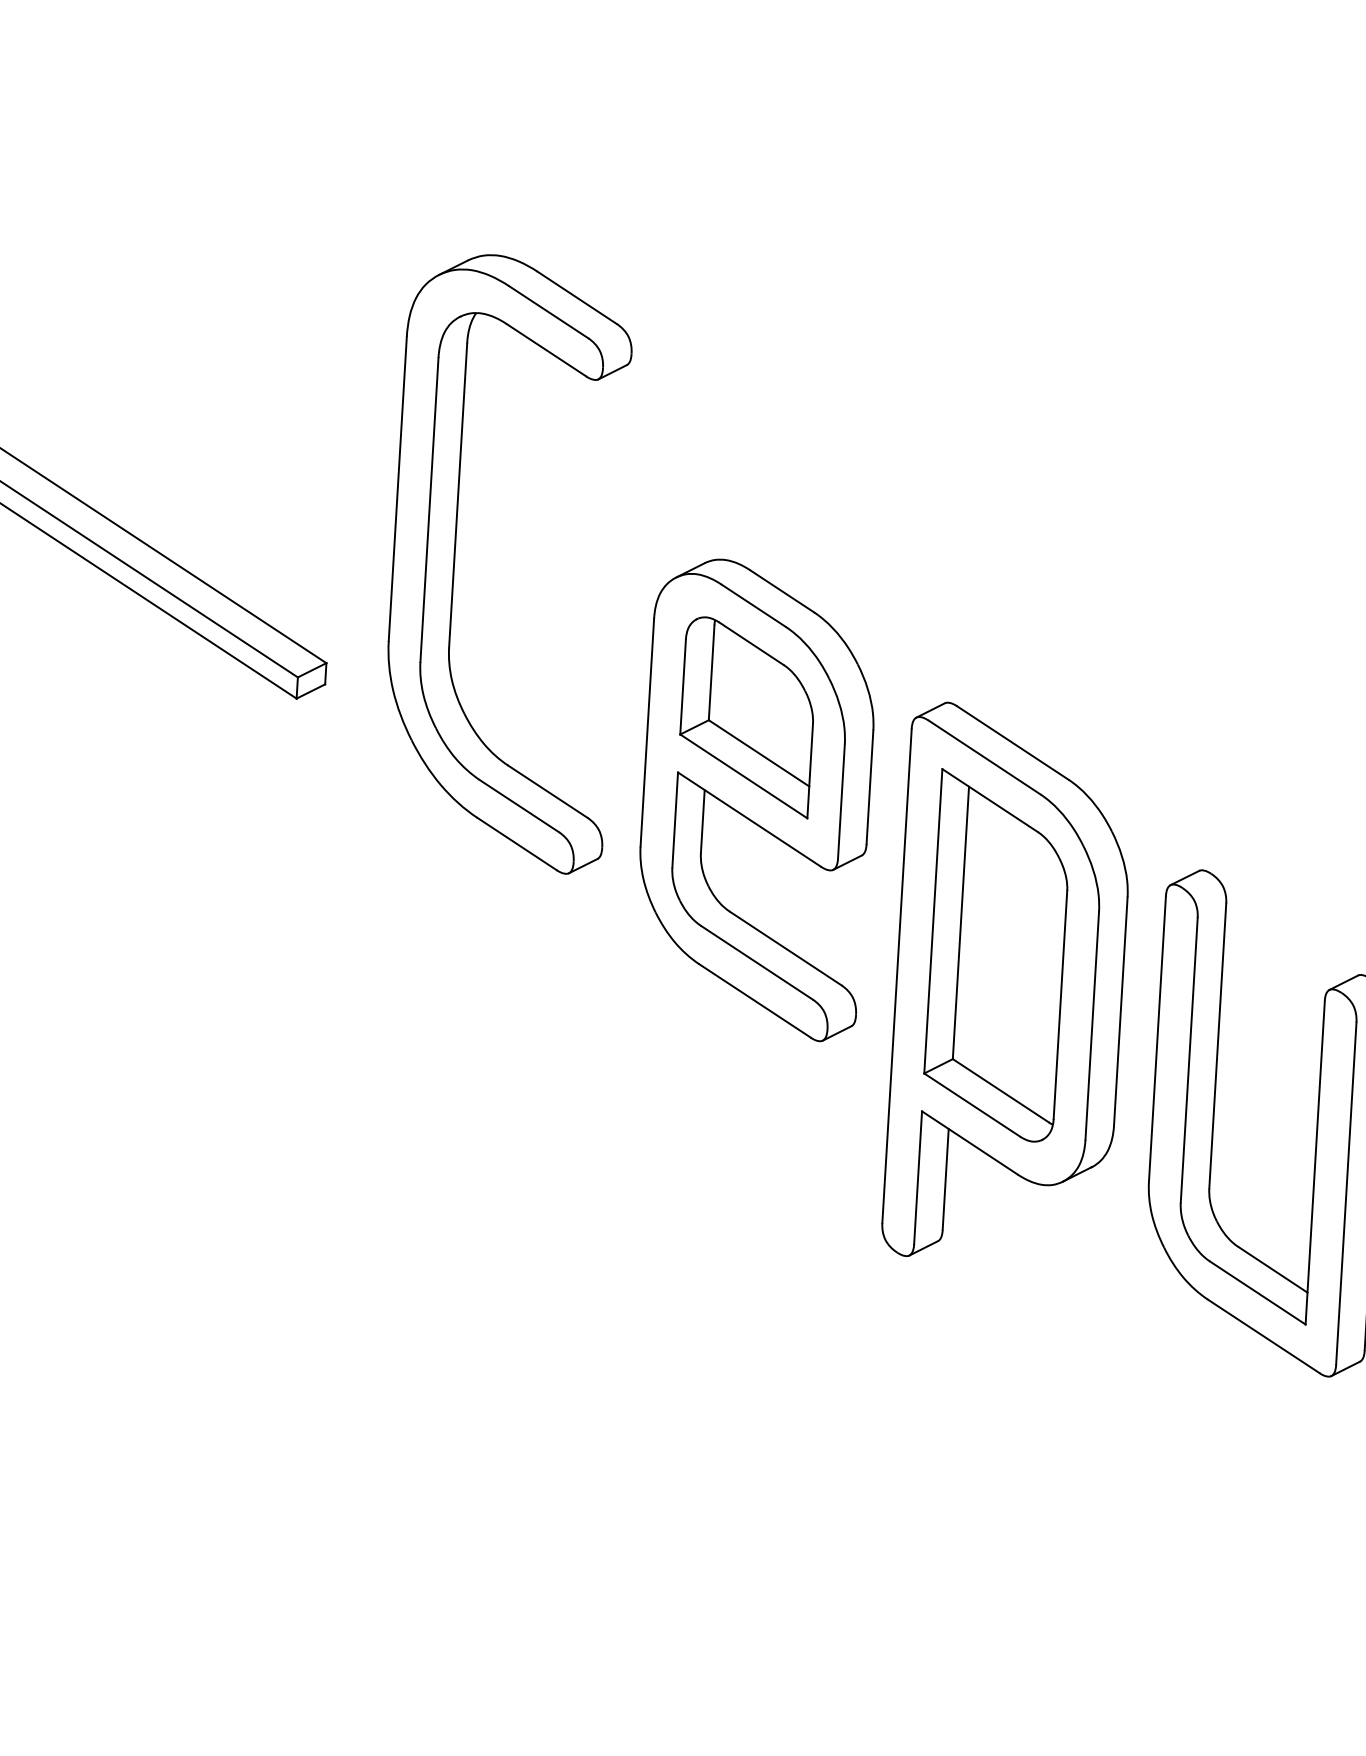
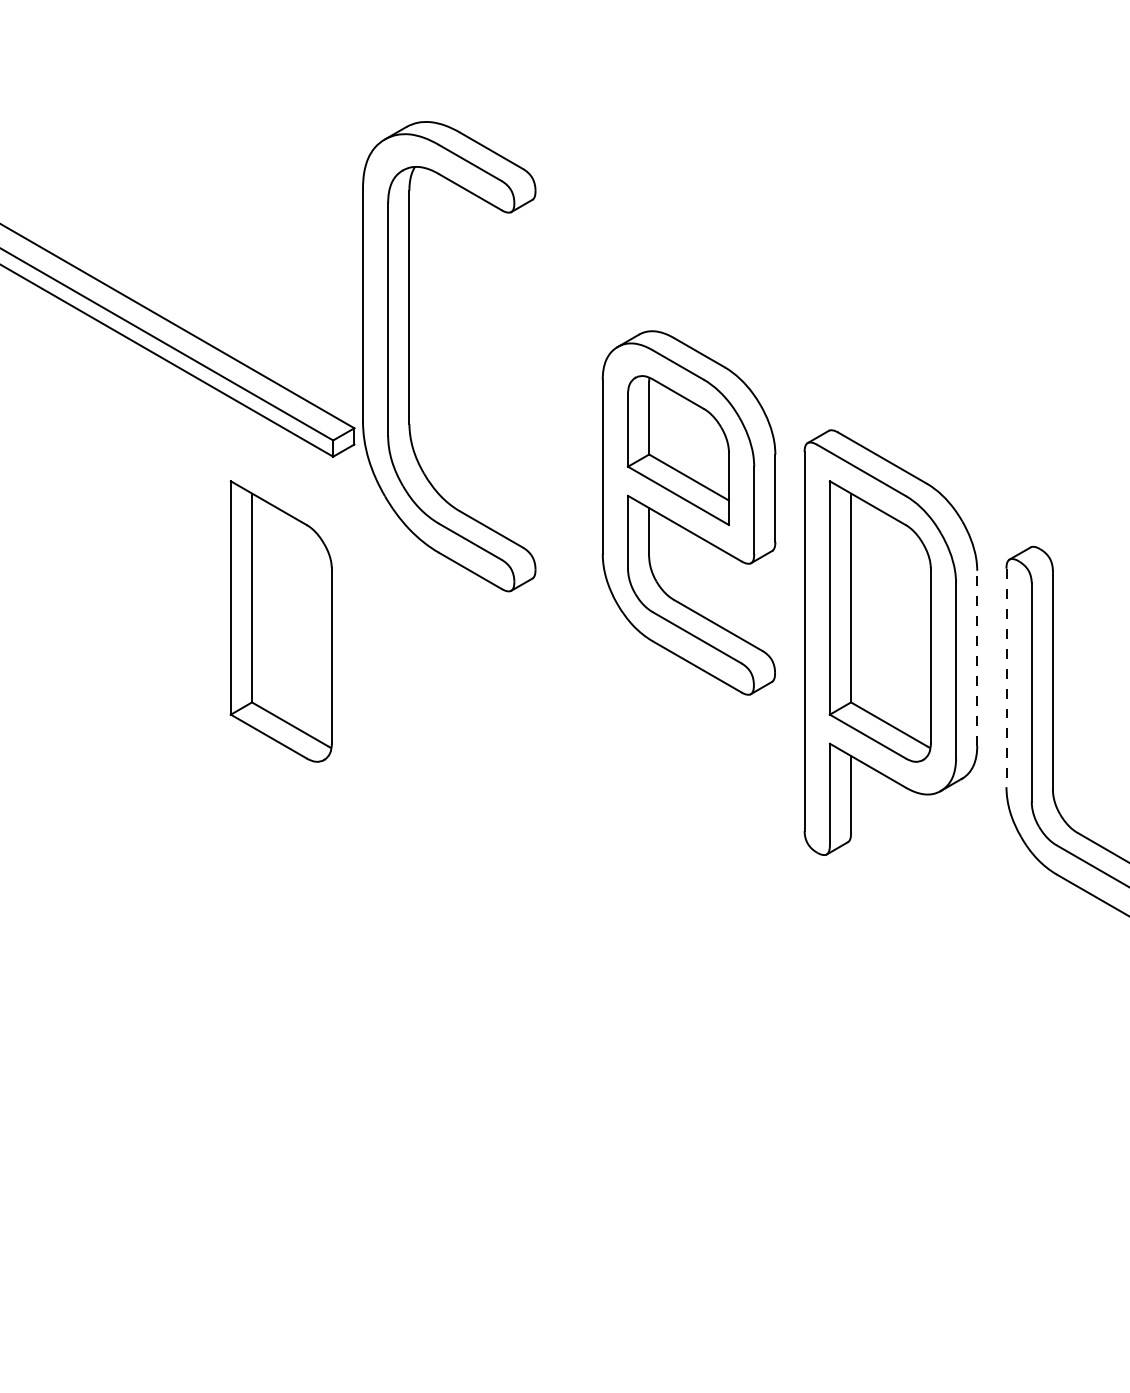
part: (454, 559) -> (409, 356), moved
part: (215, 909) -> (280, 621), added
line: (1121, 1011) -> (977, 658), solid -> dashed
line: (1157, 1039) -> (1006, 678), solid -> dashed

